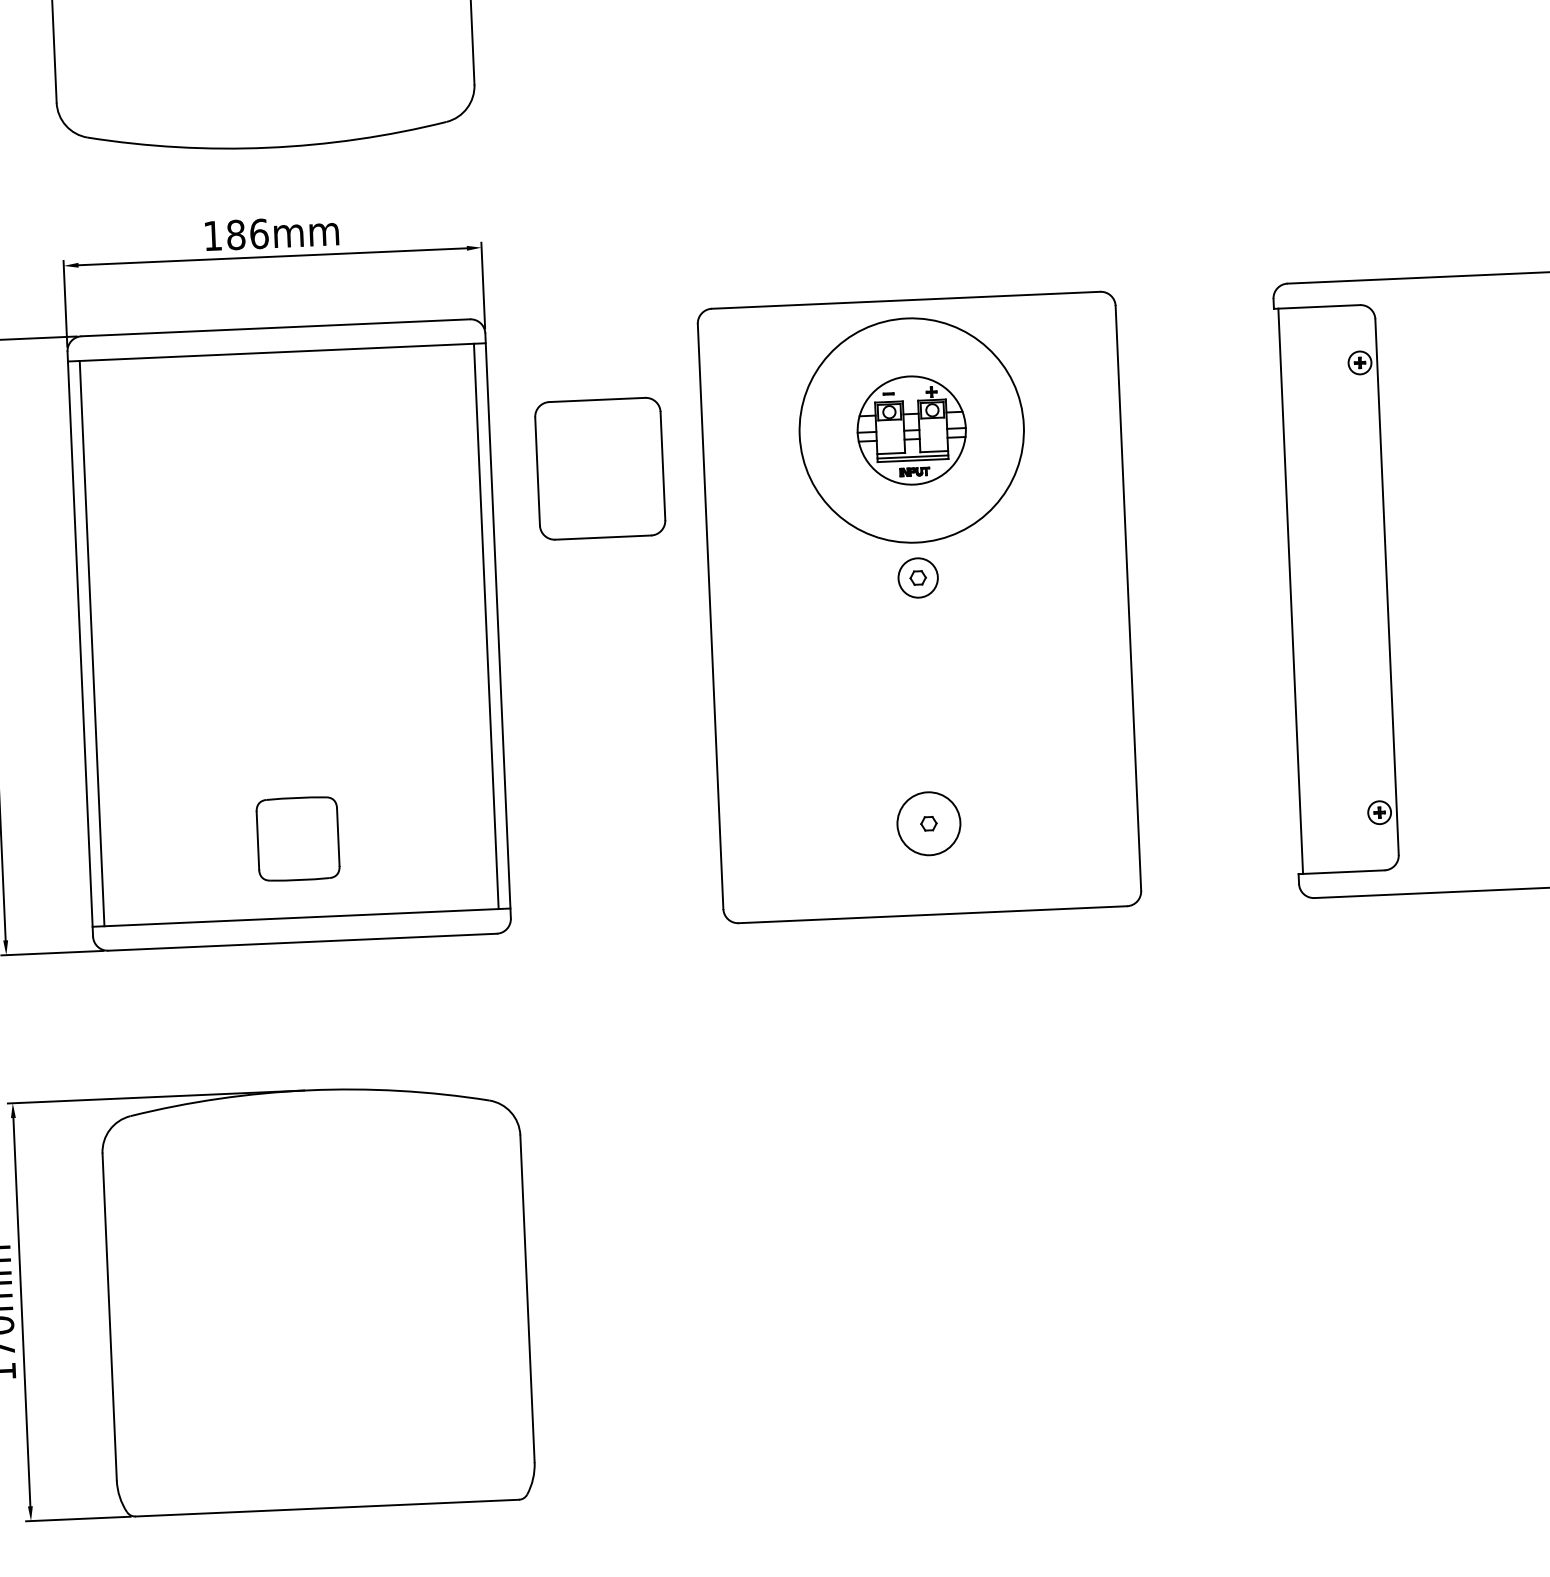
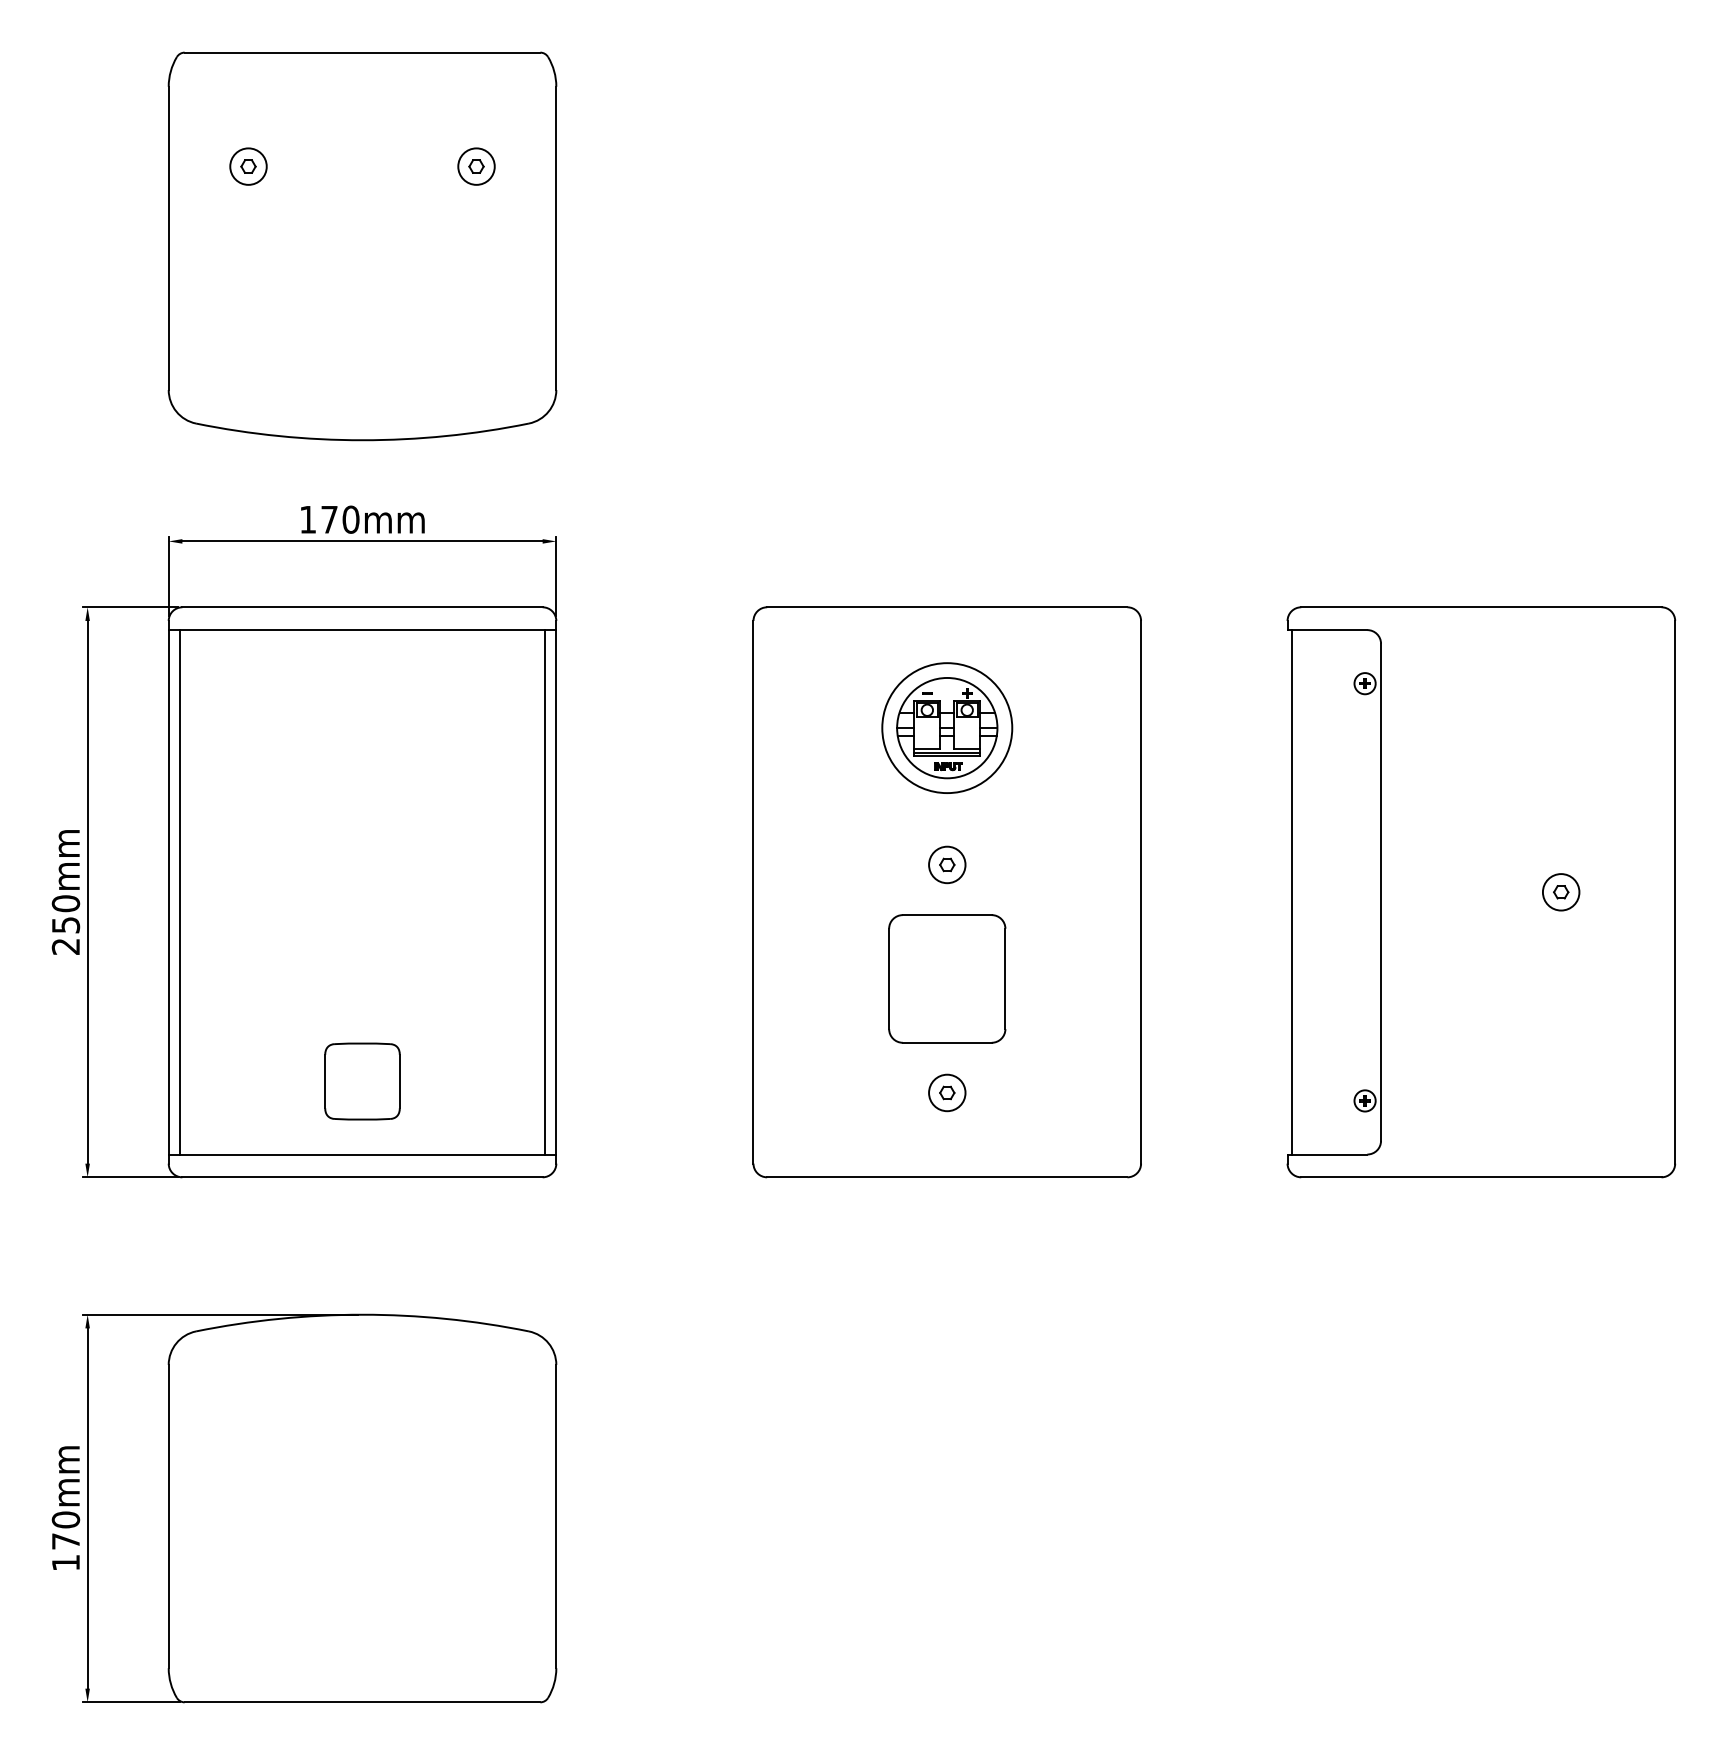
text: (247, 234) -> (340, 519), 186mm -> 170mm
circle: (912, 430) -> (947, 728), size x0.62
part: (600, 468) -> (947, 978), moved
circle: (929, 823) -> (947, 1092), size x0.62

